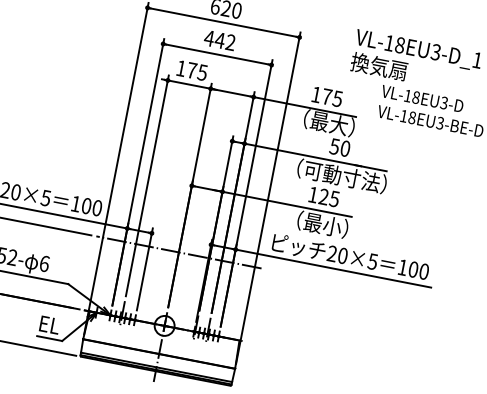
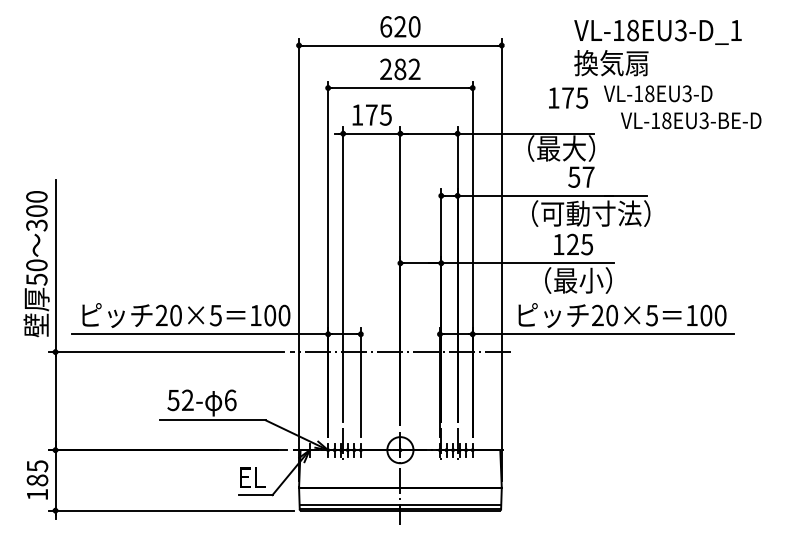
text: (214, 39) -> (392, 69), 442 -> 282
text: (327, 96) -> (568, 97), moved
text: (422, 98) -> (658, 93), moved
text: (345, 148) -> (588, 176), 50 -> 57

